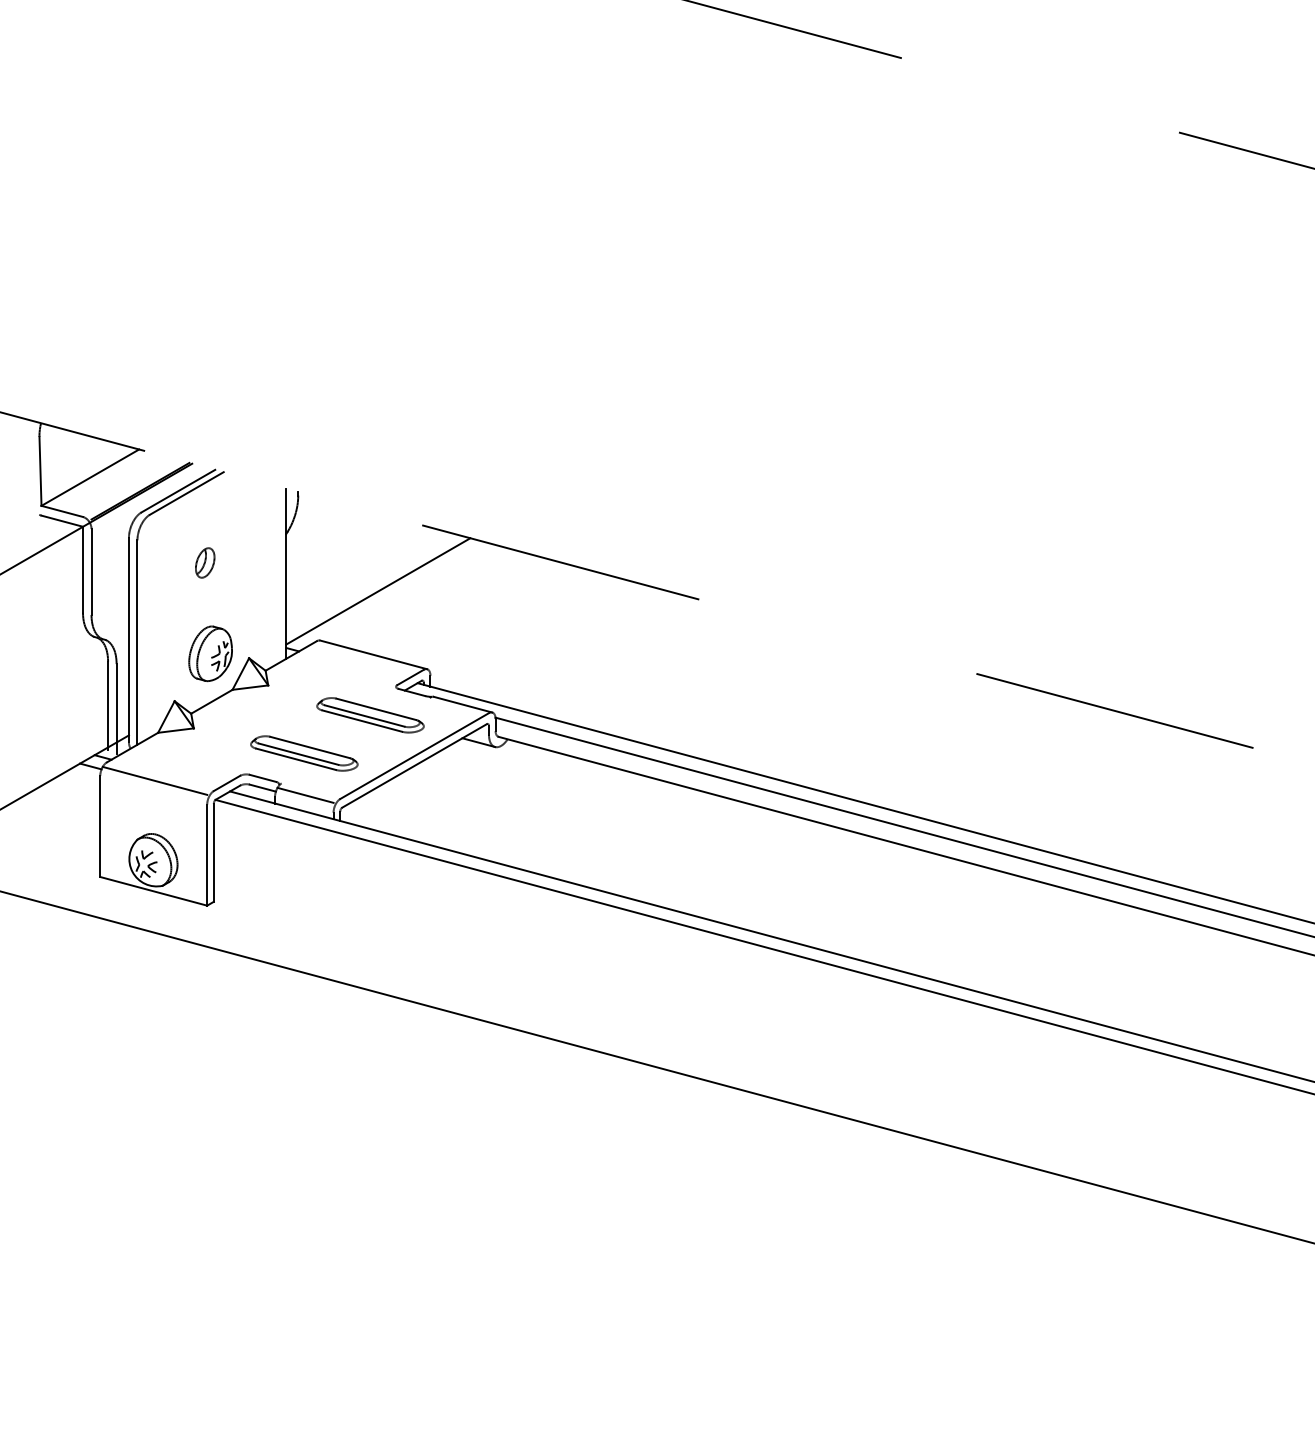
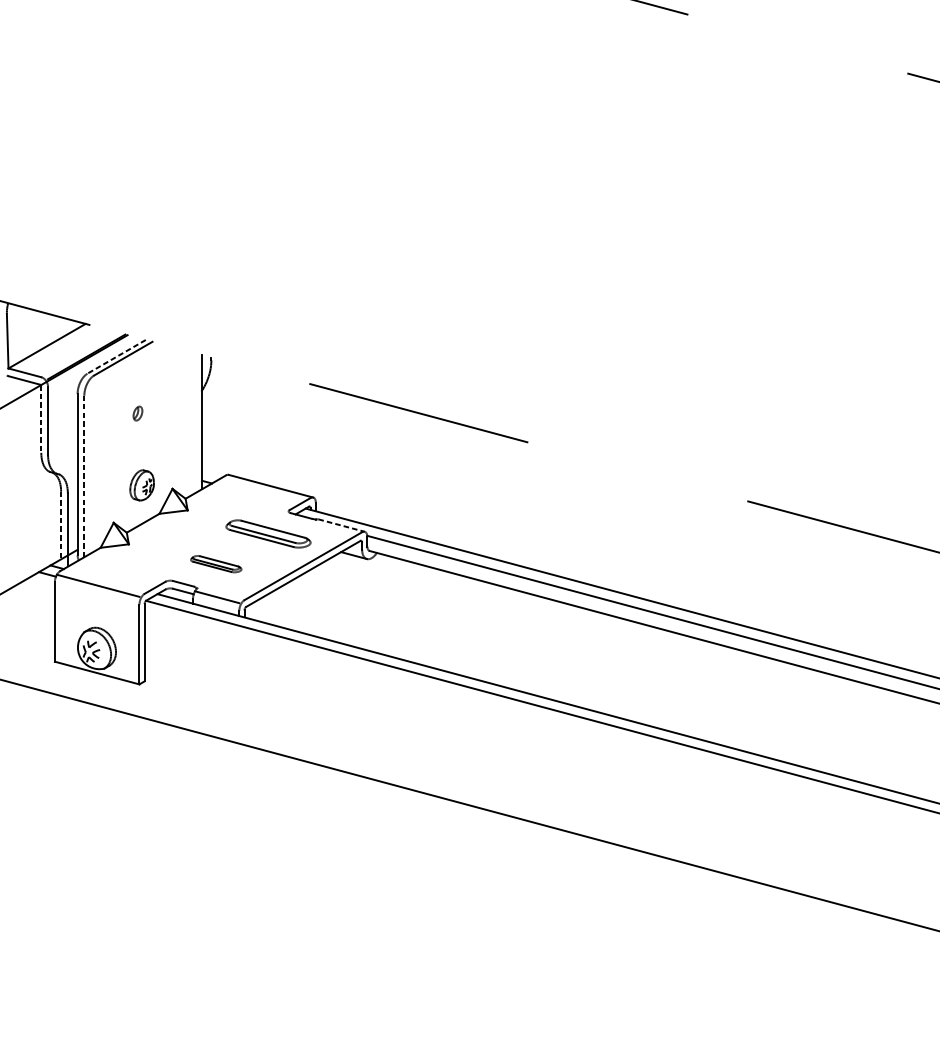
line: (178, 491) -> (116, 357), solid -> dashed
part: (205, 562) -> (138, 413), size x0.6
line: (83, 569) -> (41, 418), solid -> dashed
line: (378, 591) -> (274, 436), removed
line: (137, 642) -> (84, 476), solid -> dashed
part: (210, 653) -> (142, 485), size x0.7
line: (463, 704) -> (341, 525), solid -> dashed
line: (108, 706) -> (61, 527), solid -> dashed
part: (304, 753) -> (216, 564), size x0.6

